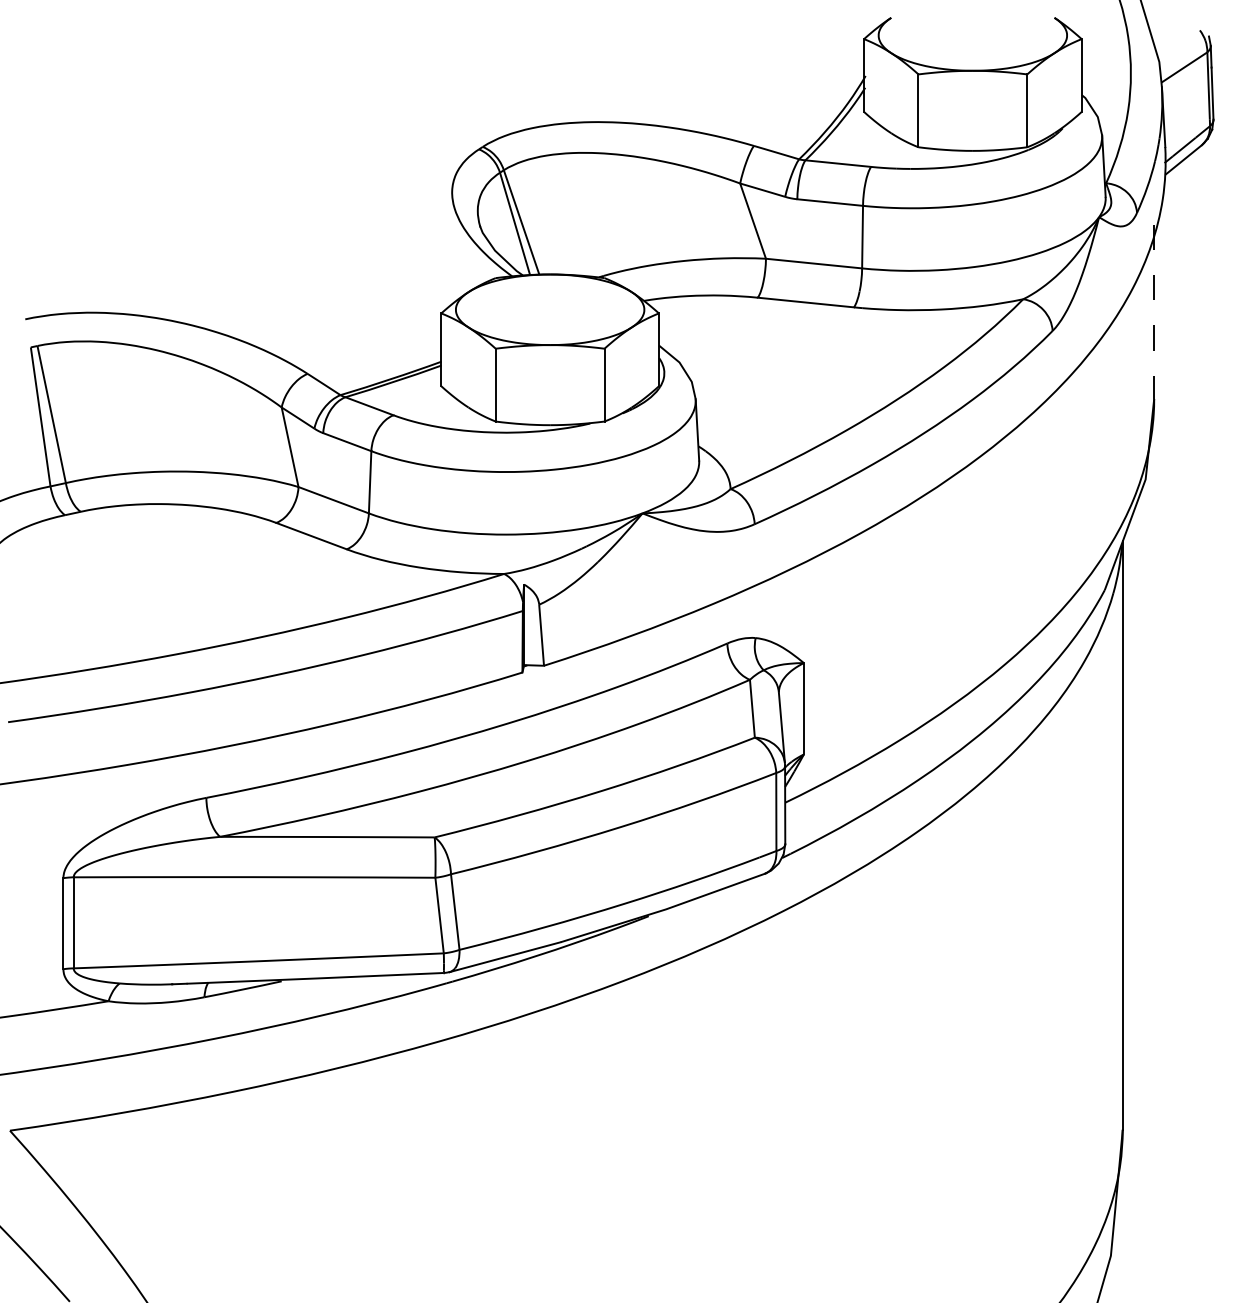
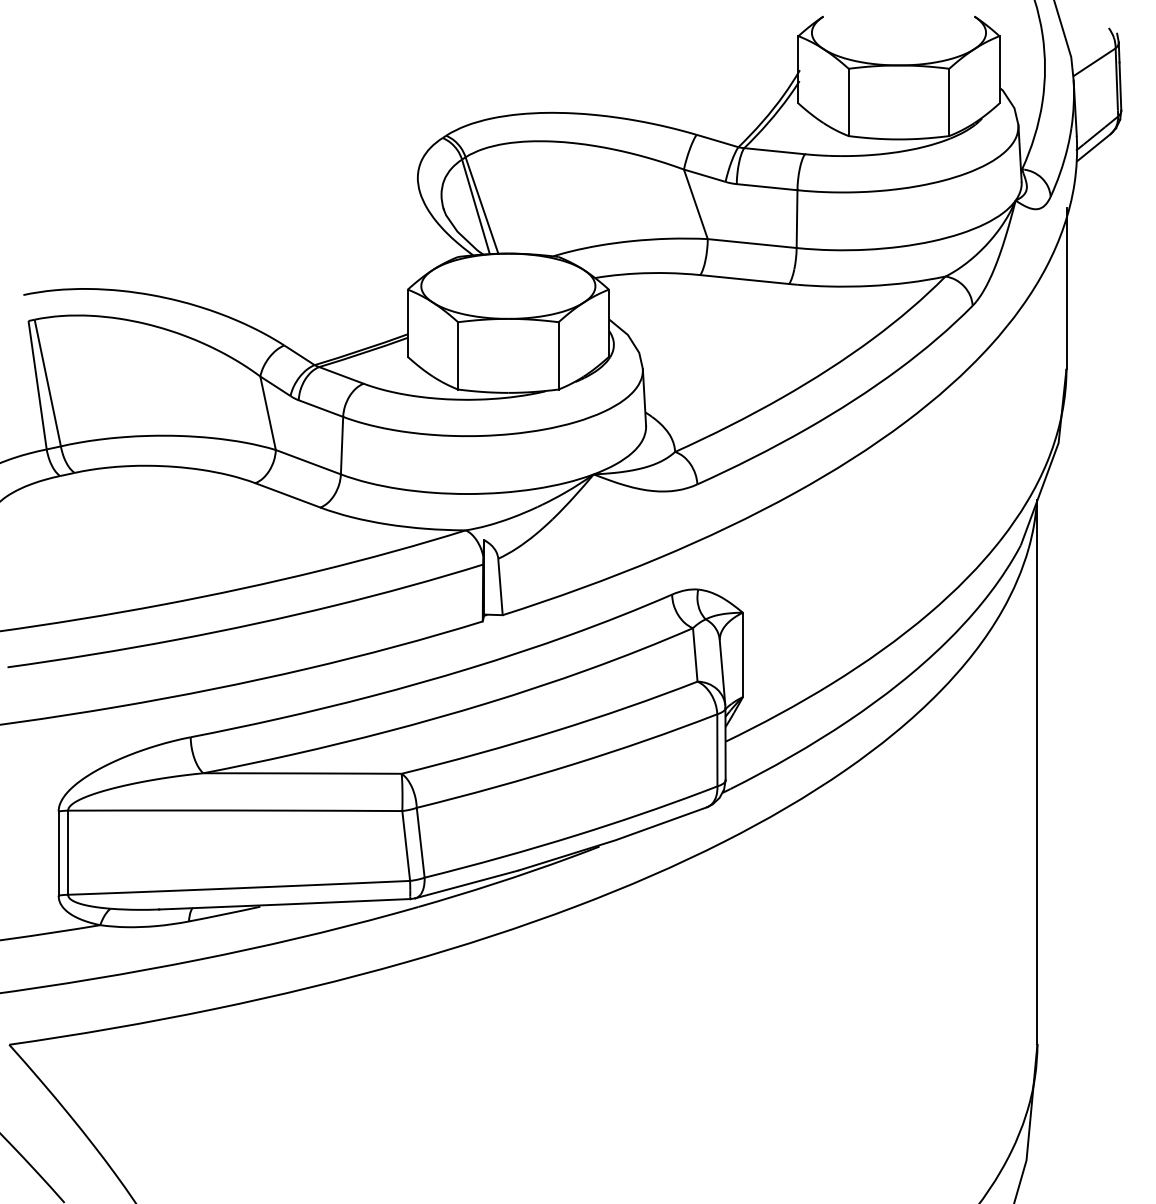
line: (1154, 312) -> (1066, 288), dashed -> solid

